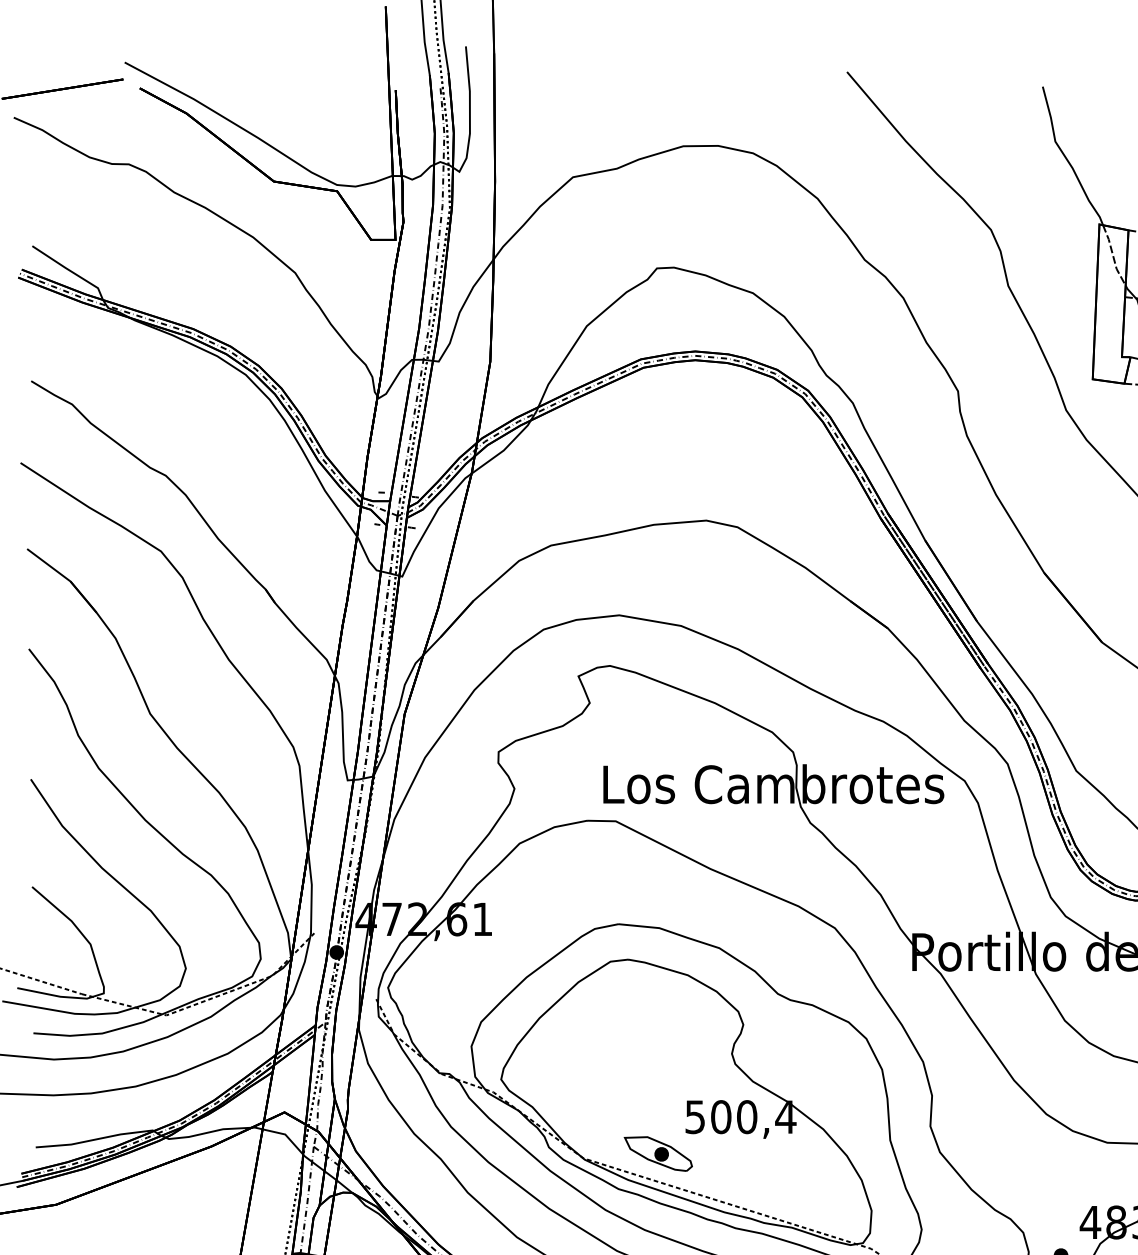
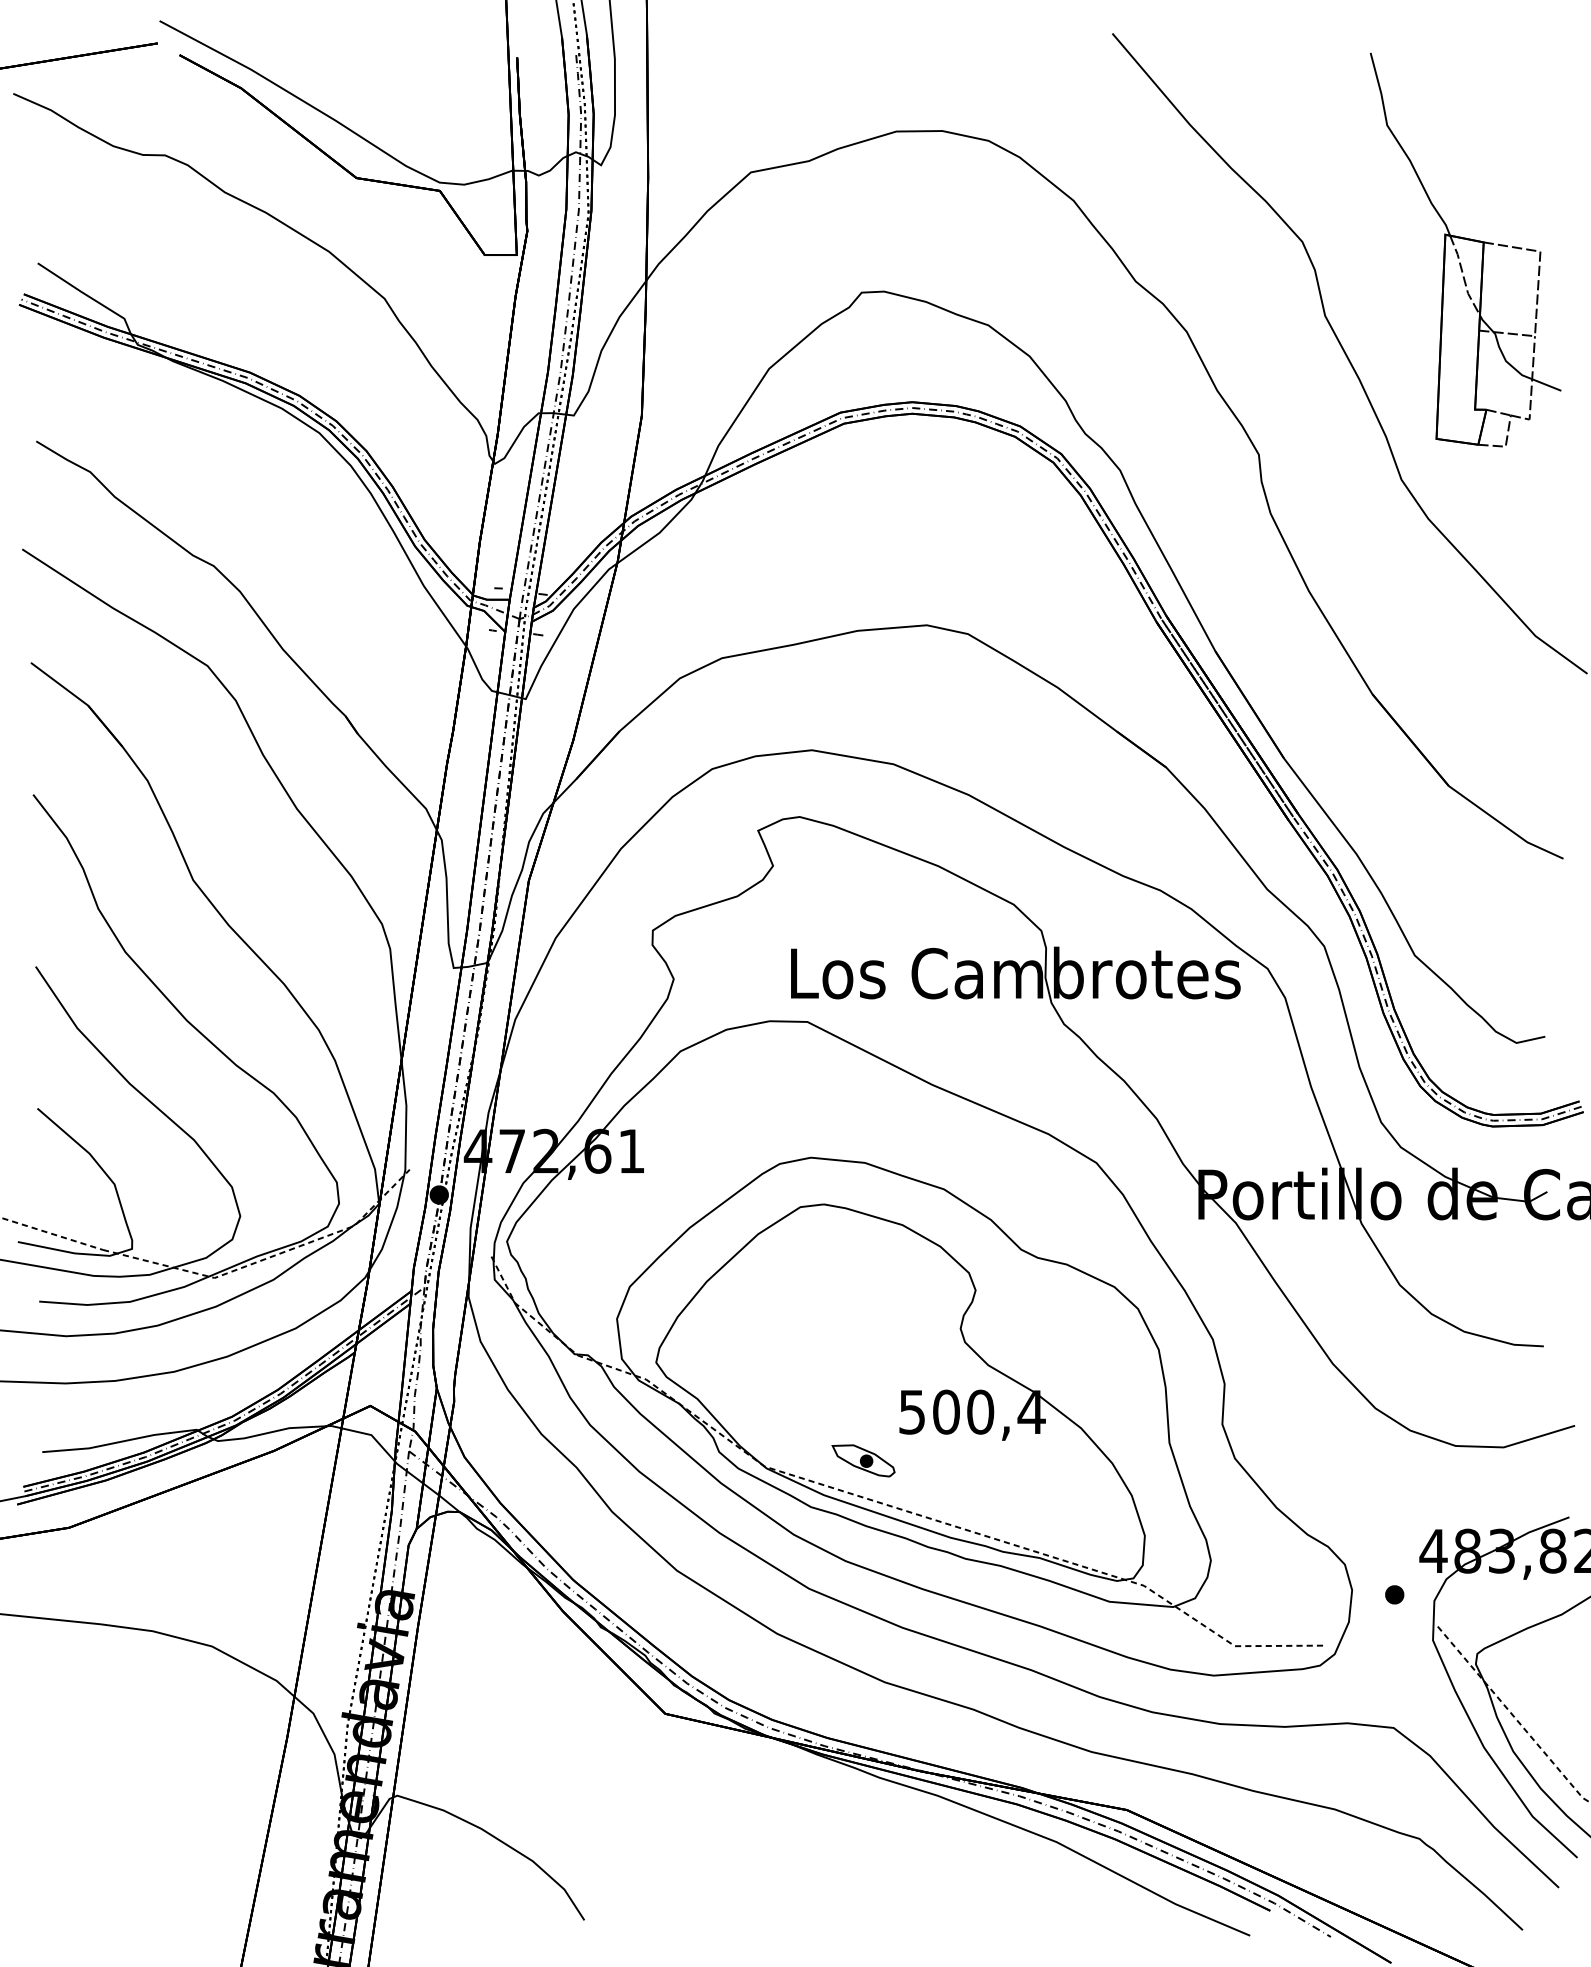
part: (658, 1153) -> (863, 1460), size x0.7

